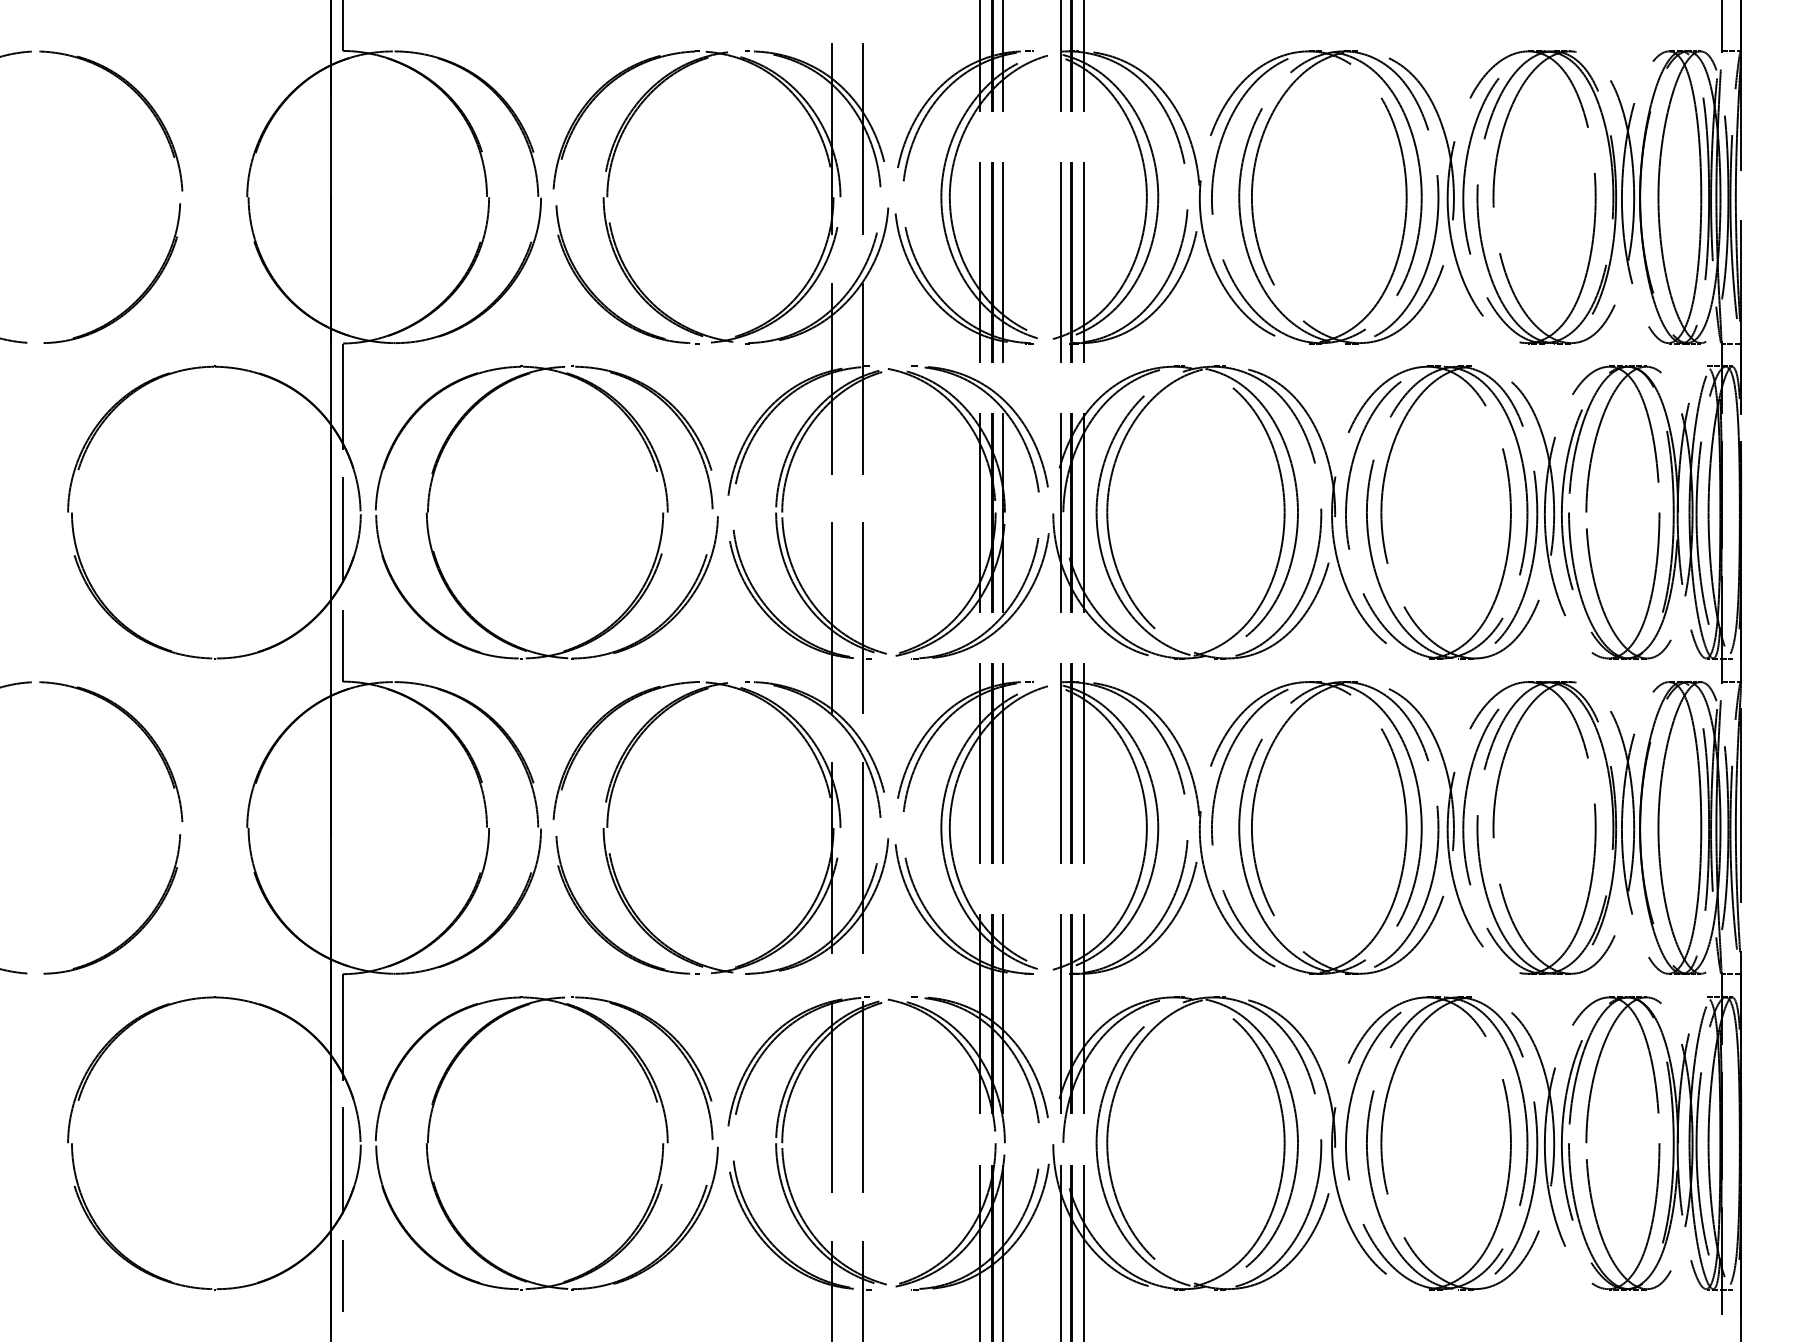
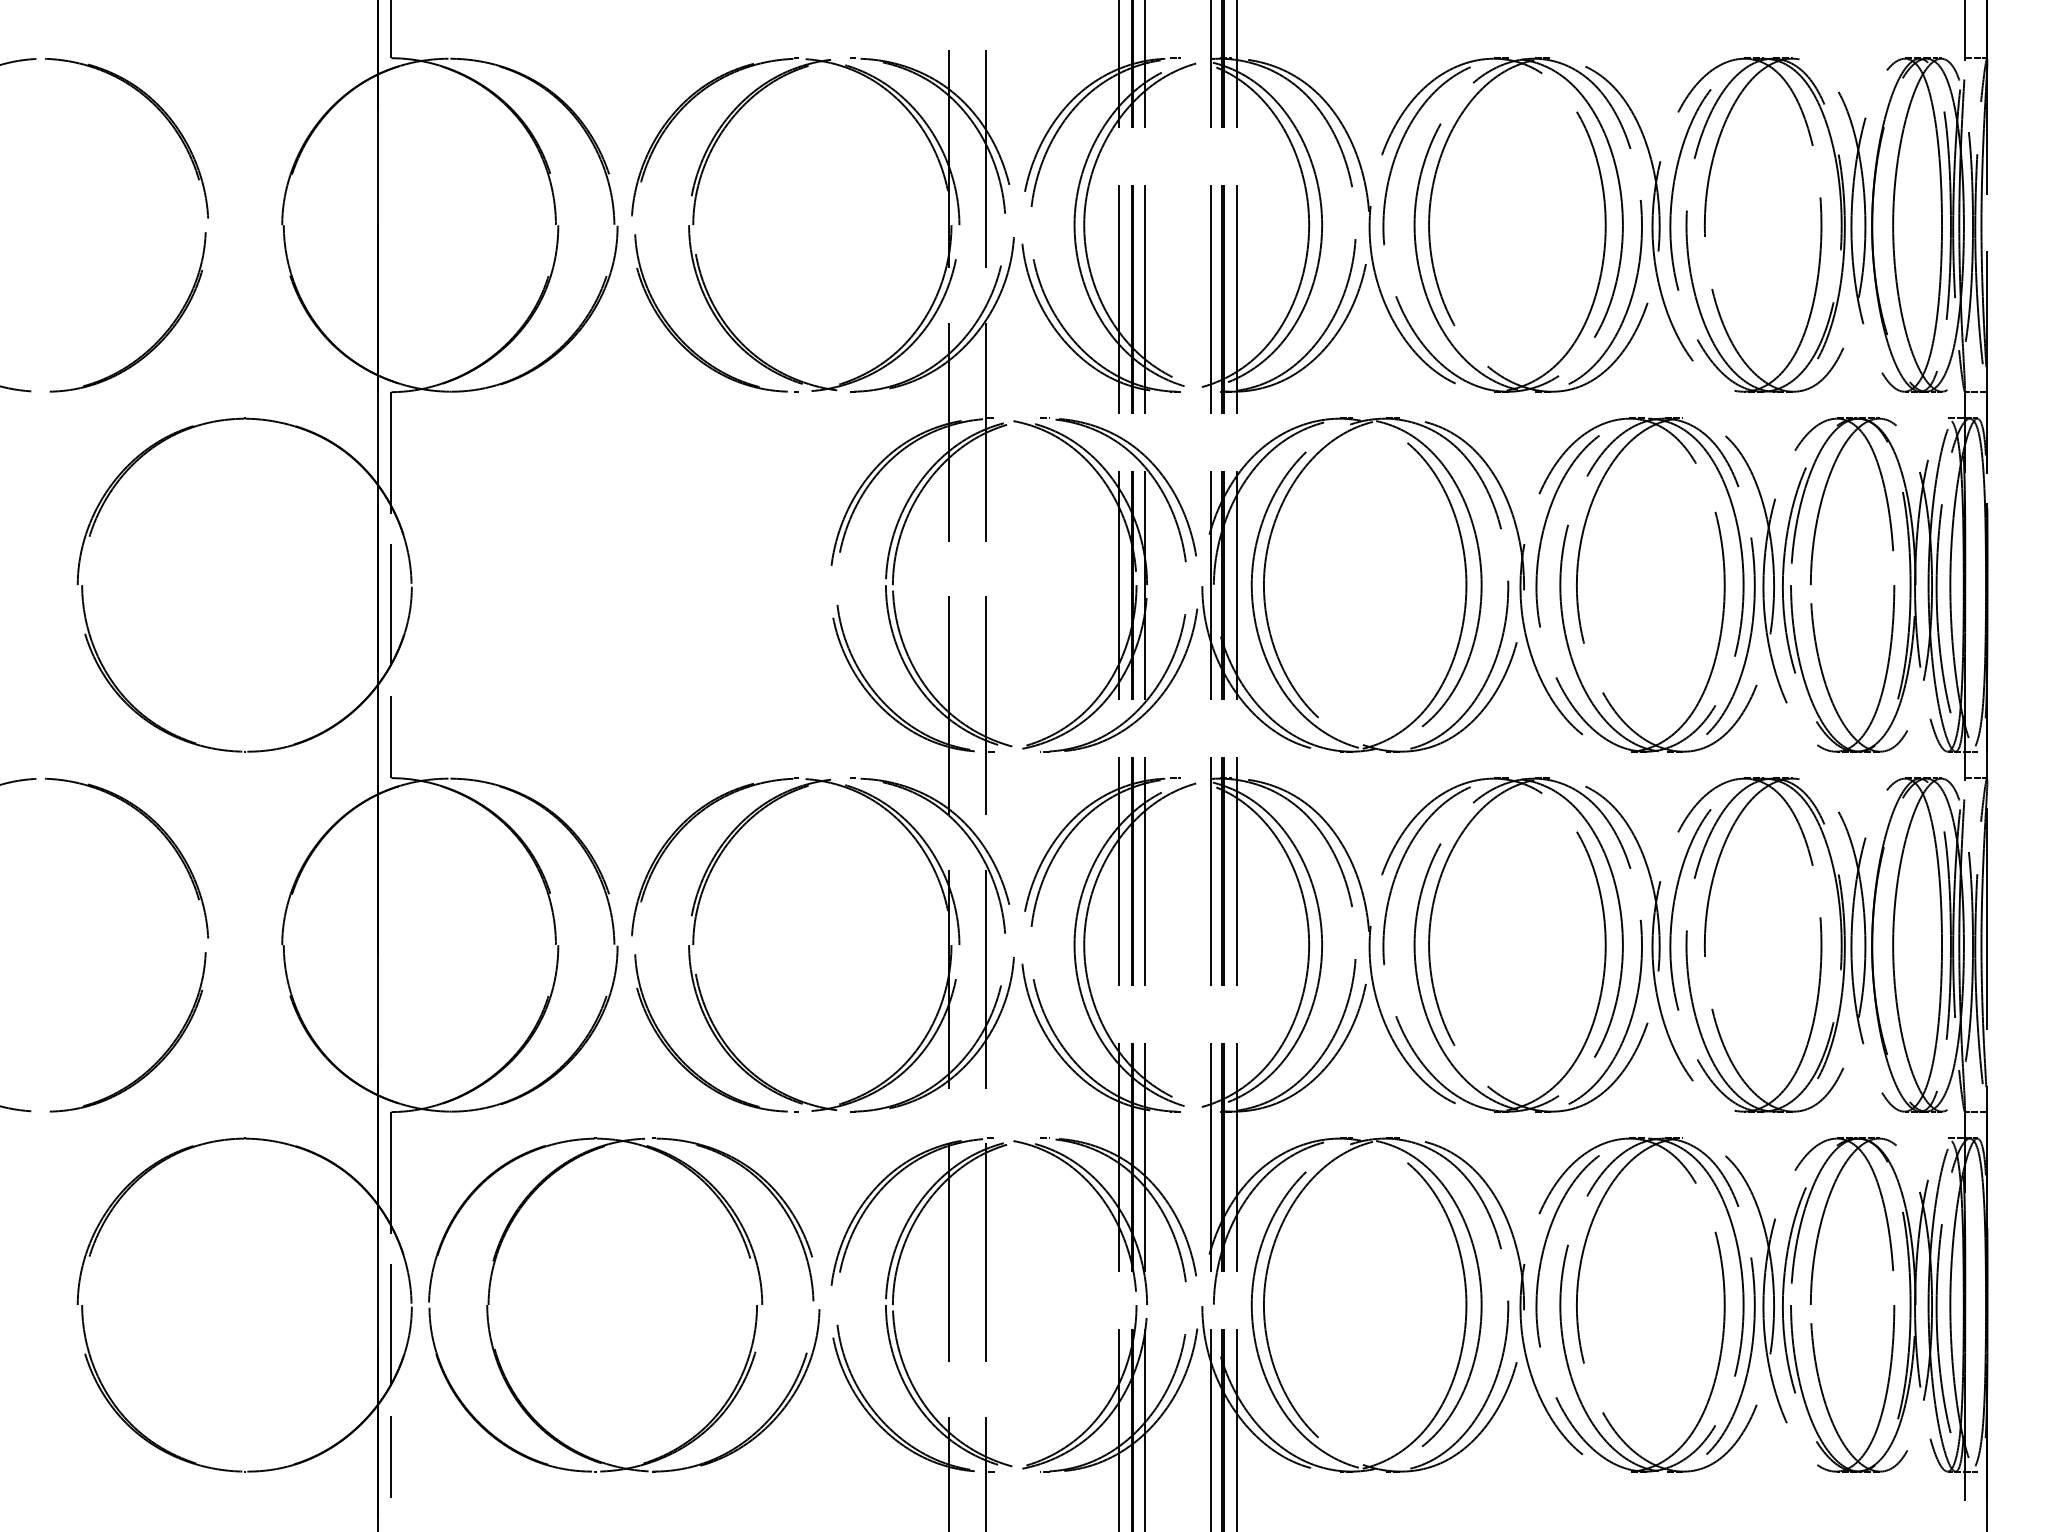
part: (661, 523) -> (755, 597), removed

